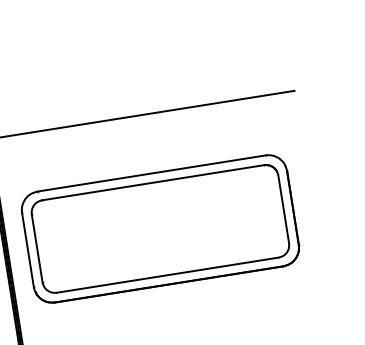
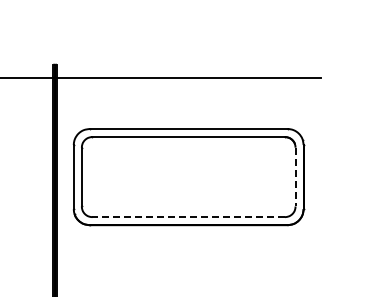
line: (283, 209) -> (295, 177), solid -> dashed
line: (167, 275) -> (188, 217), solid -> dashed

